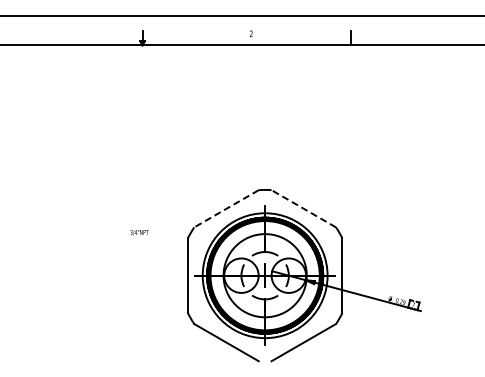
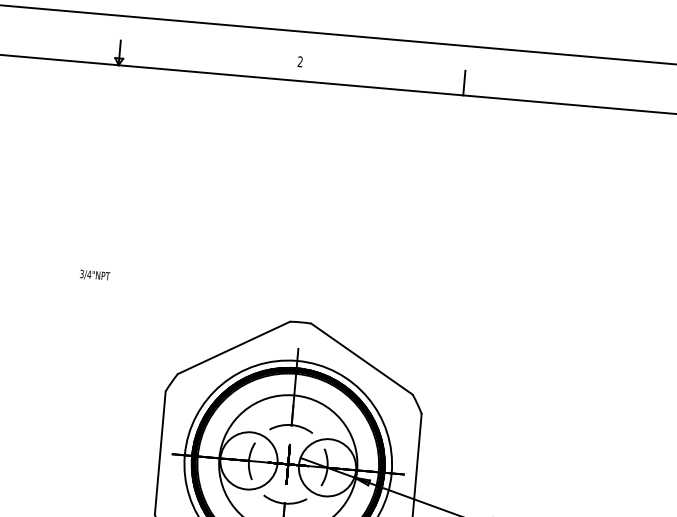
line: (303, 208) -> (361, 358), dashed -> solid
line: (226, 209) -> (233, 349), dashed -> solid
text: (139, 232) -> (95, 275), moved

